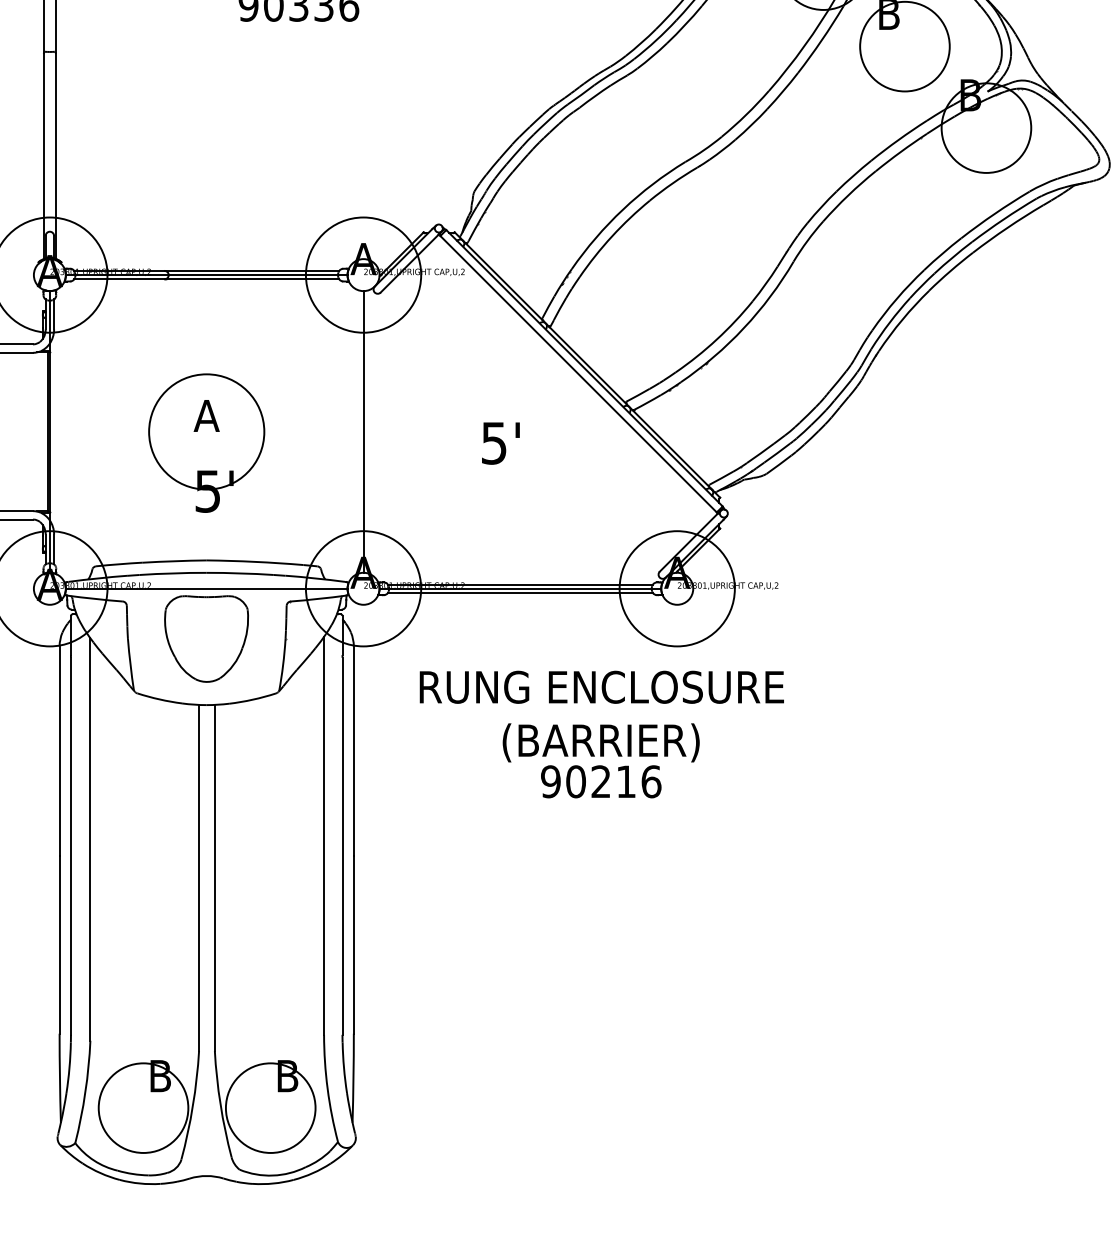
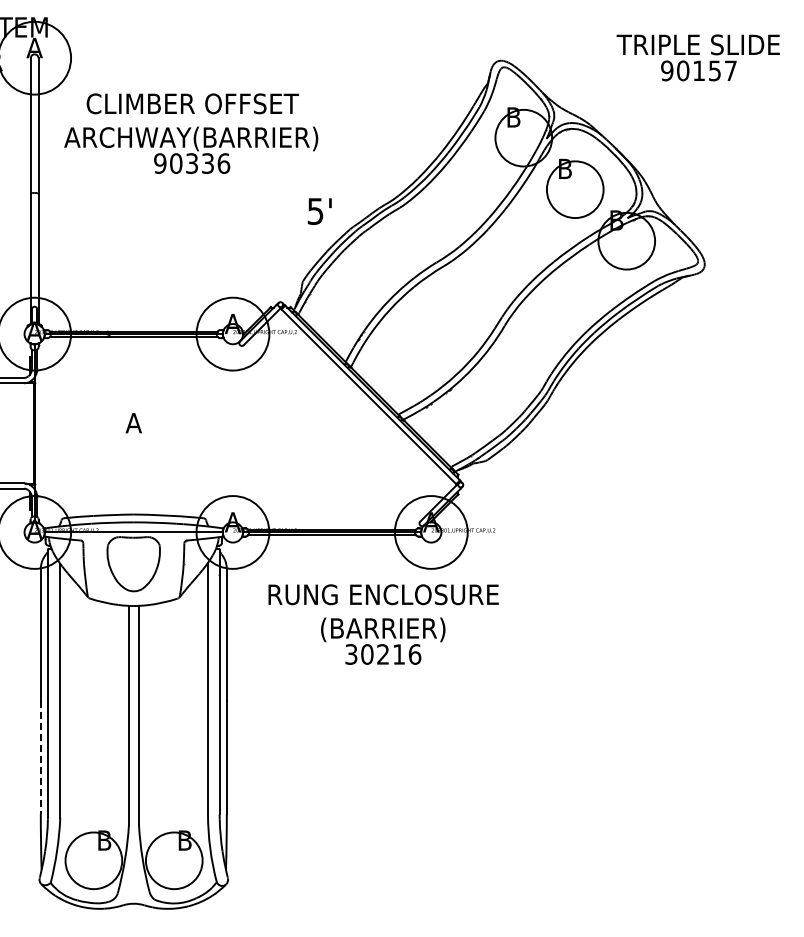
line: (362, 432) -> (232, 433), removed
part: (206, 443) -> (133, 440), removed
text: (500, 443) -> (319, 211), moved
text: (551, 781) -> (351, 654), 90216 -> 30216
line: (59, 944) -> (40, 757), solid -> dashed

